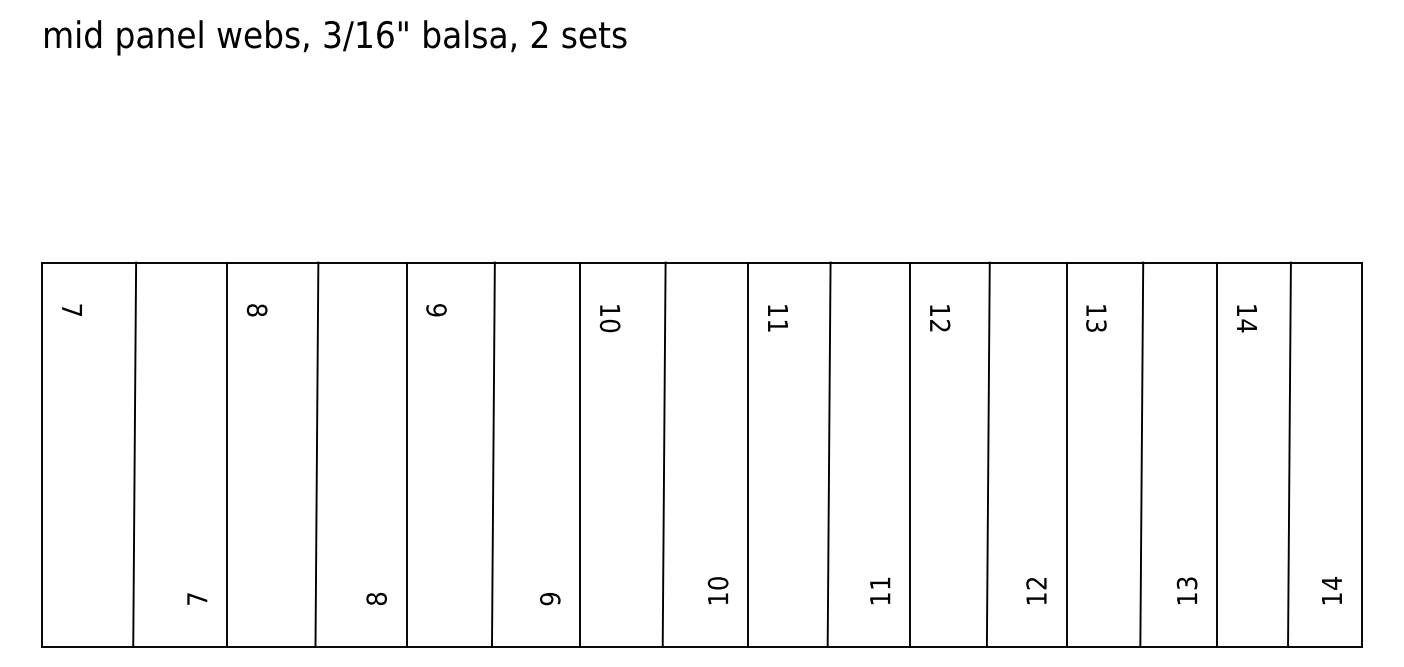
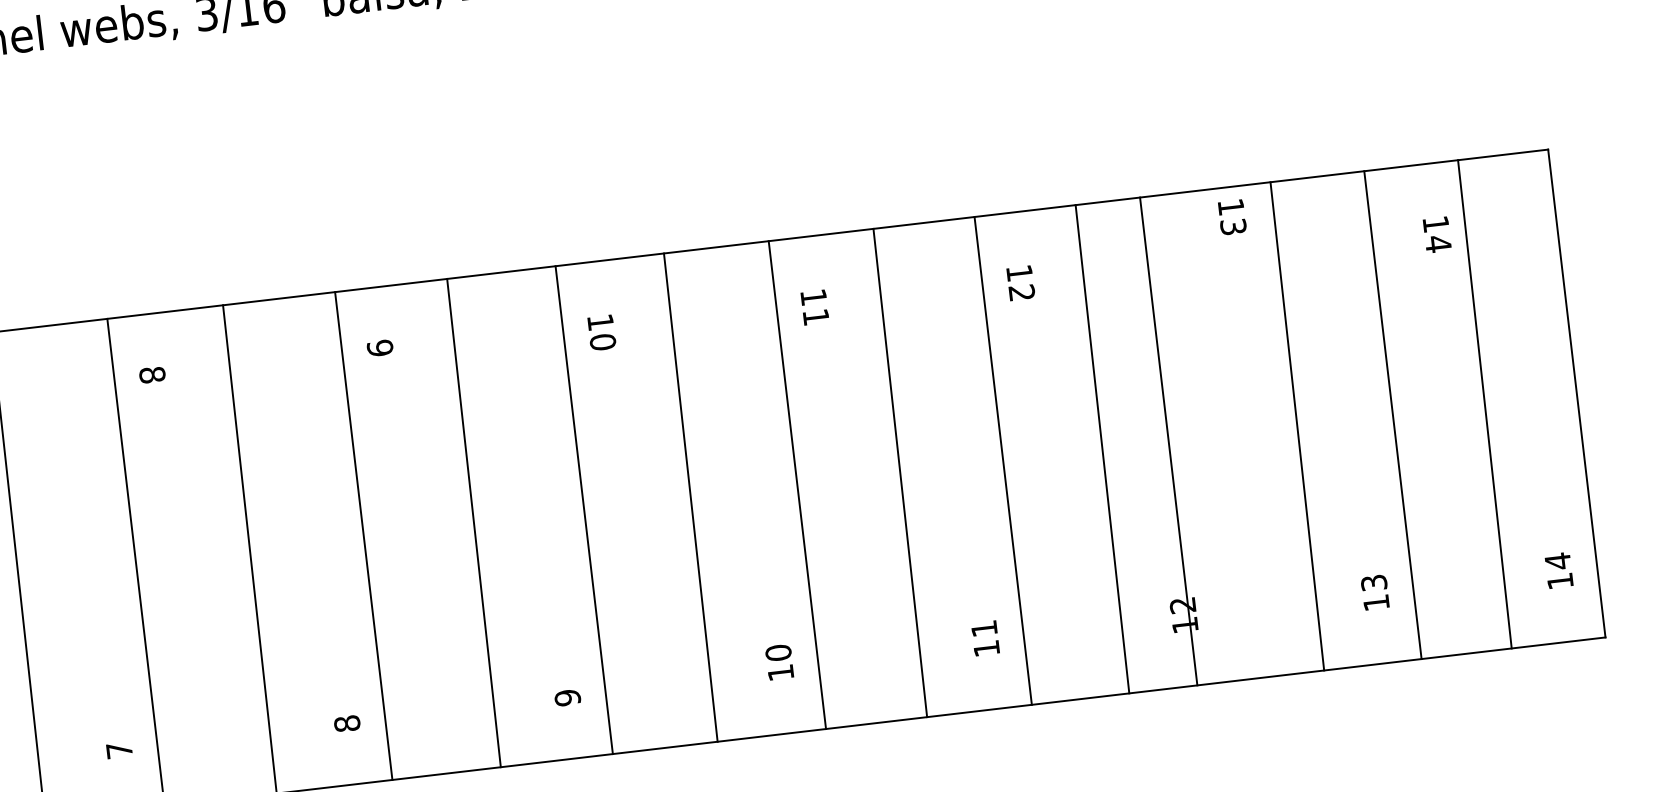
text: (1096, 318) -> (1232, 217), moved
text: (1246, 318) -> (1436, 234), moved
line: (1066, 454) -> (1168, 441), moved

